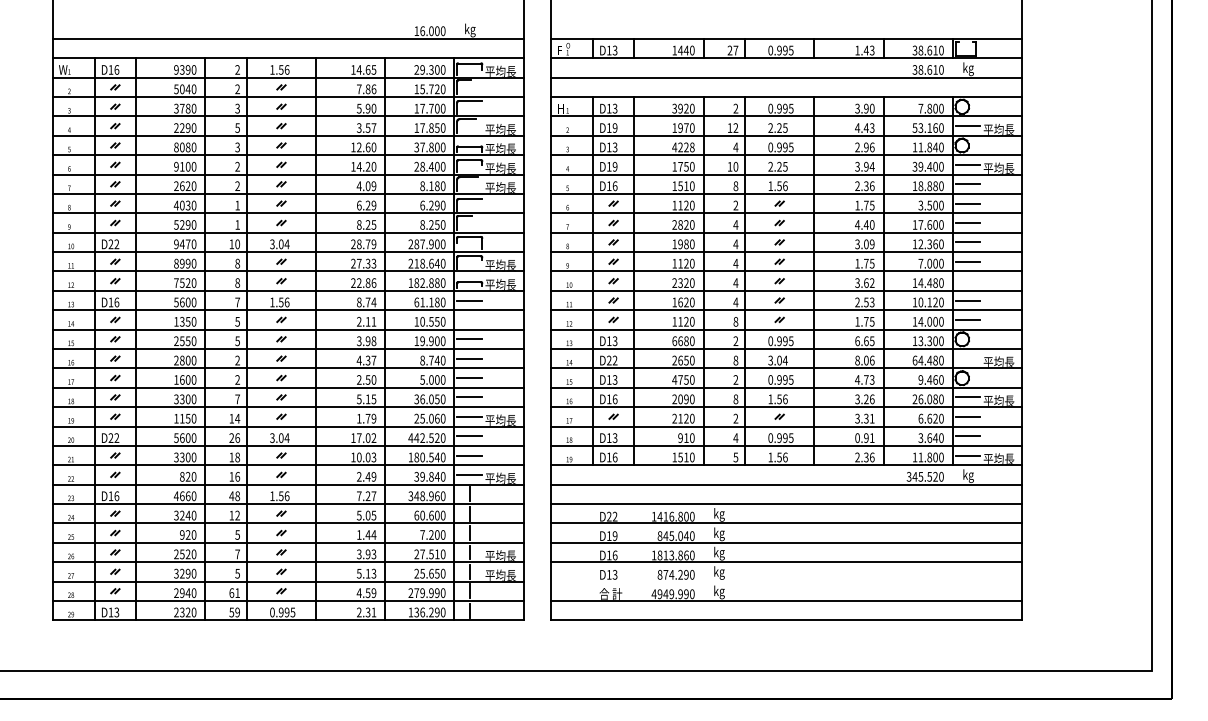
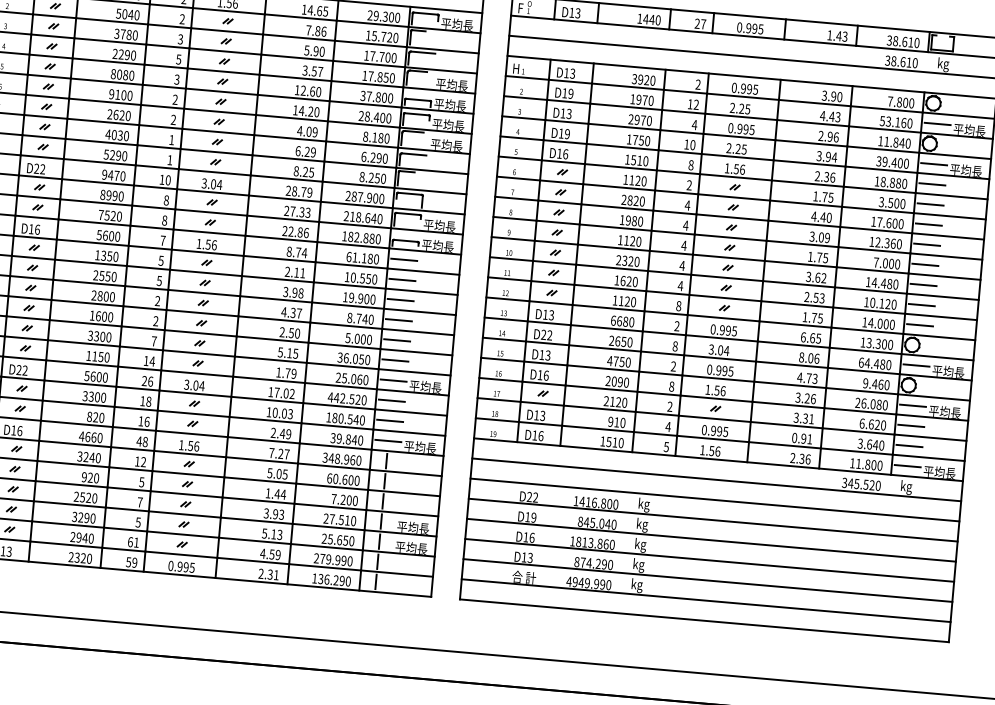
text: (683, 147) -> (640, 120), 4228 -> 2970
line: (967, 281) -> (923, 285), added
line: (469, 319) -> (402, 279), added
line: (967, 358) -> (916, 365), added
line: (786, 581) -> (707, 580), added

